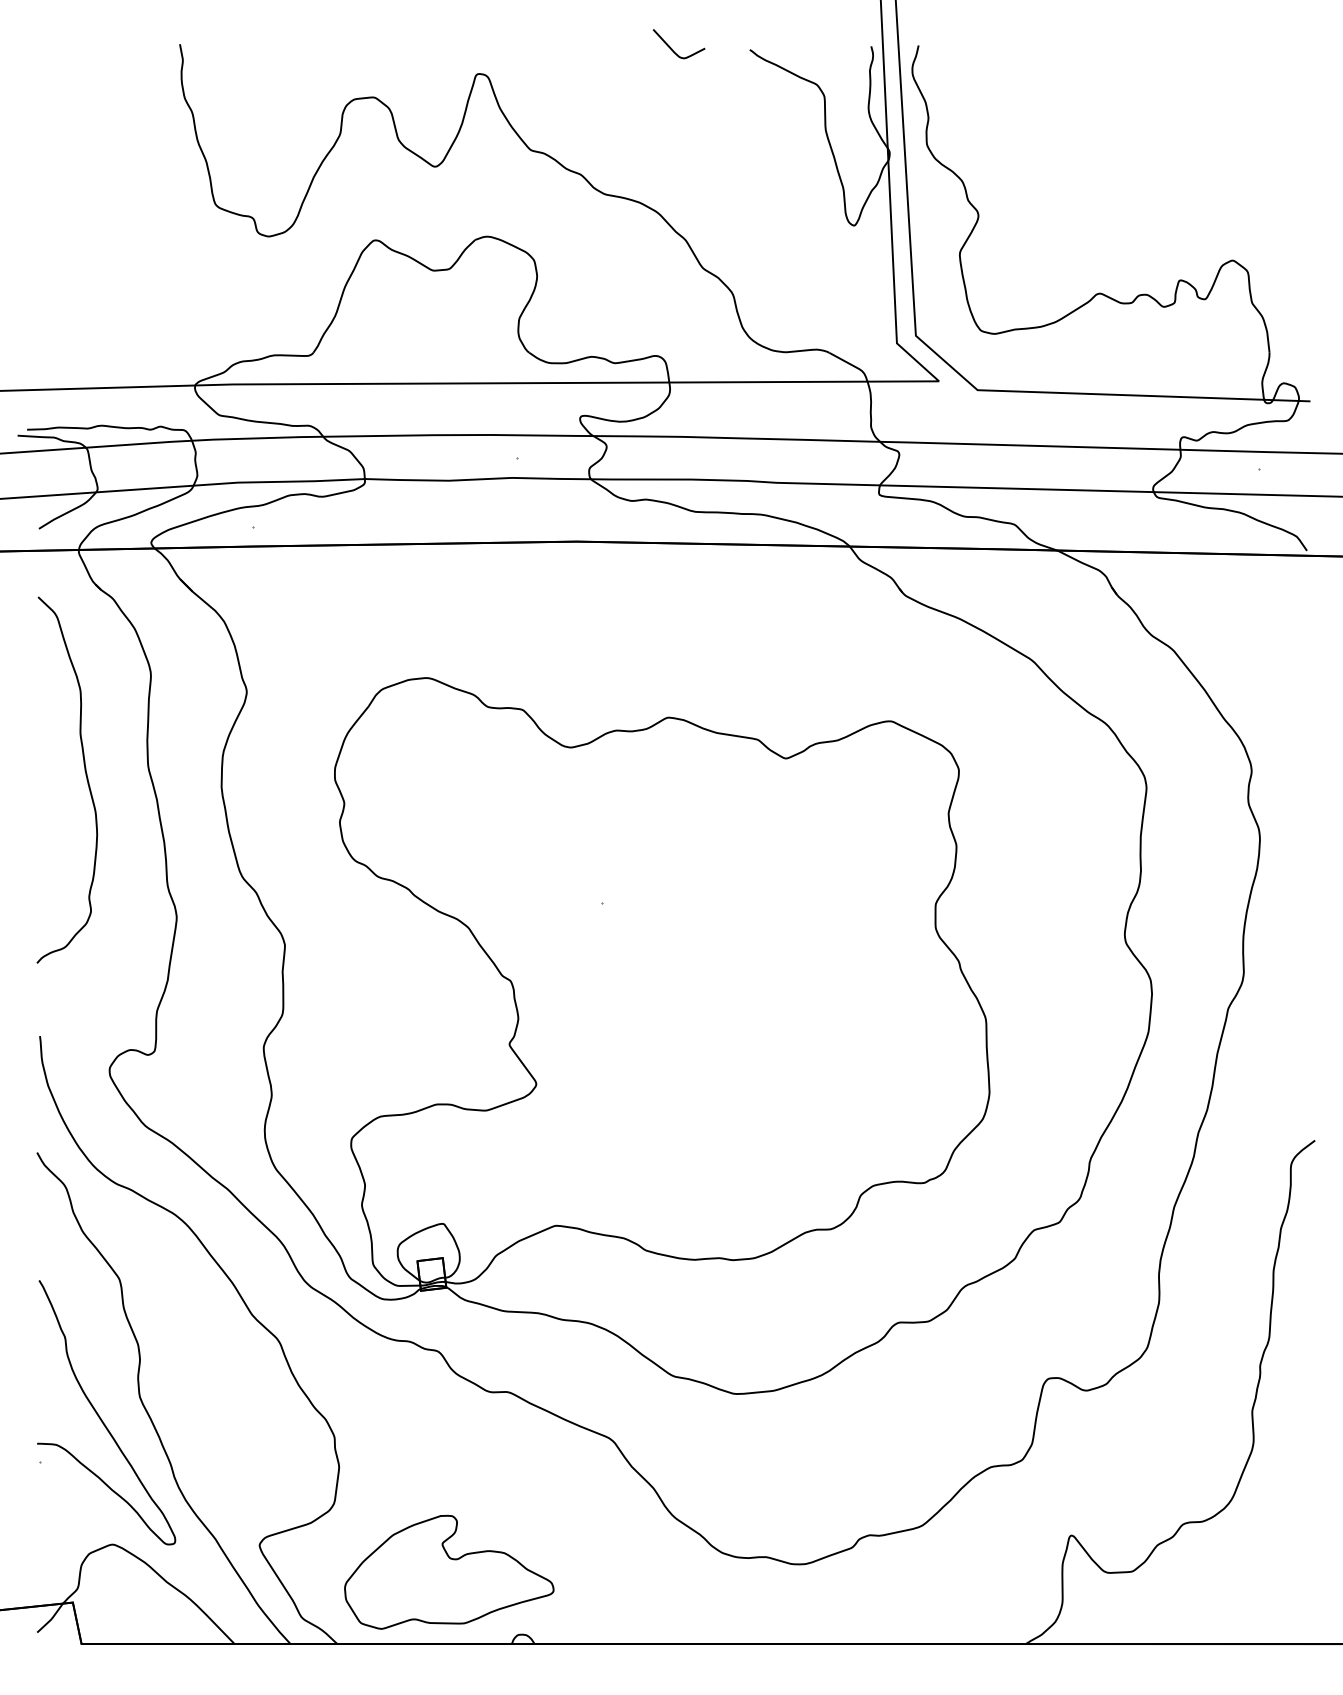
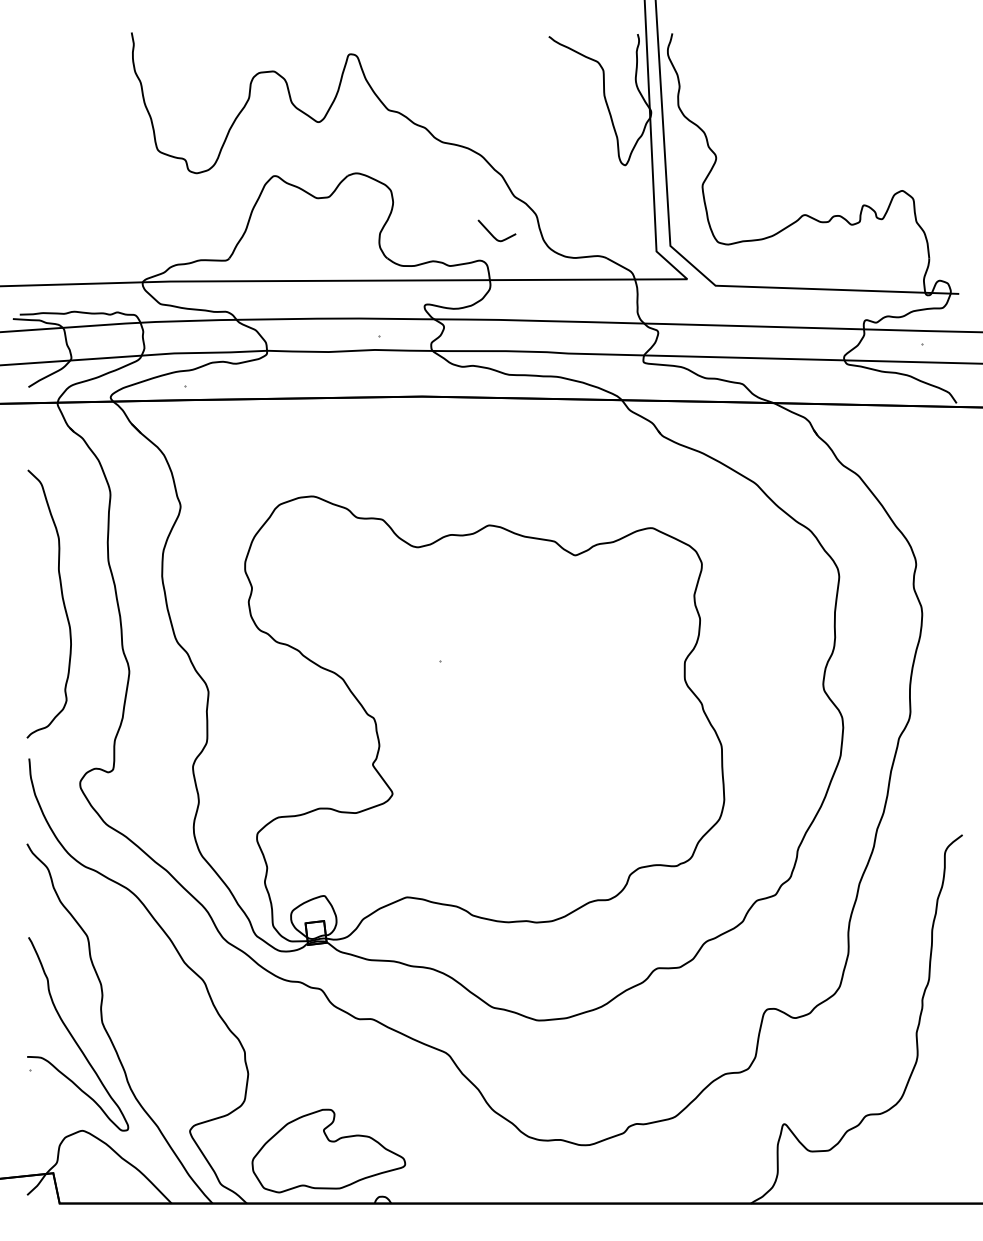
curve: (672, 48) -> (492, 234), moved
curve: (85, 775) -> (62, 600), moved

